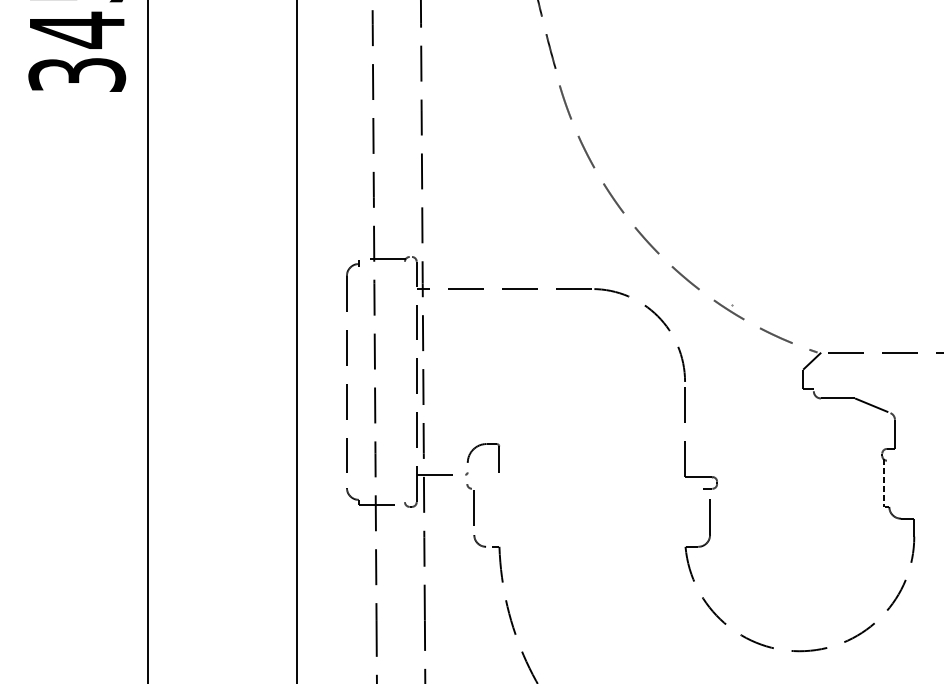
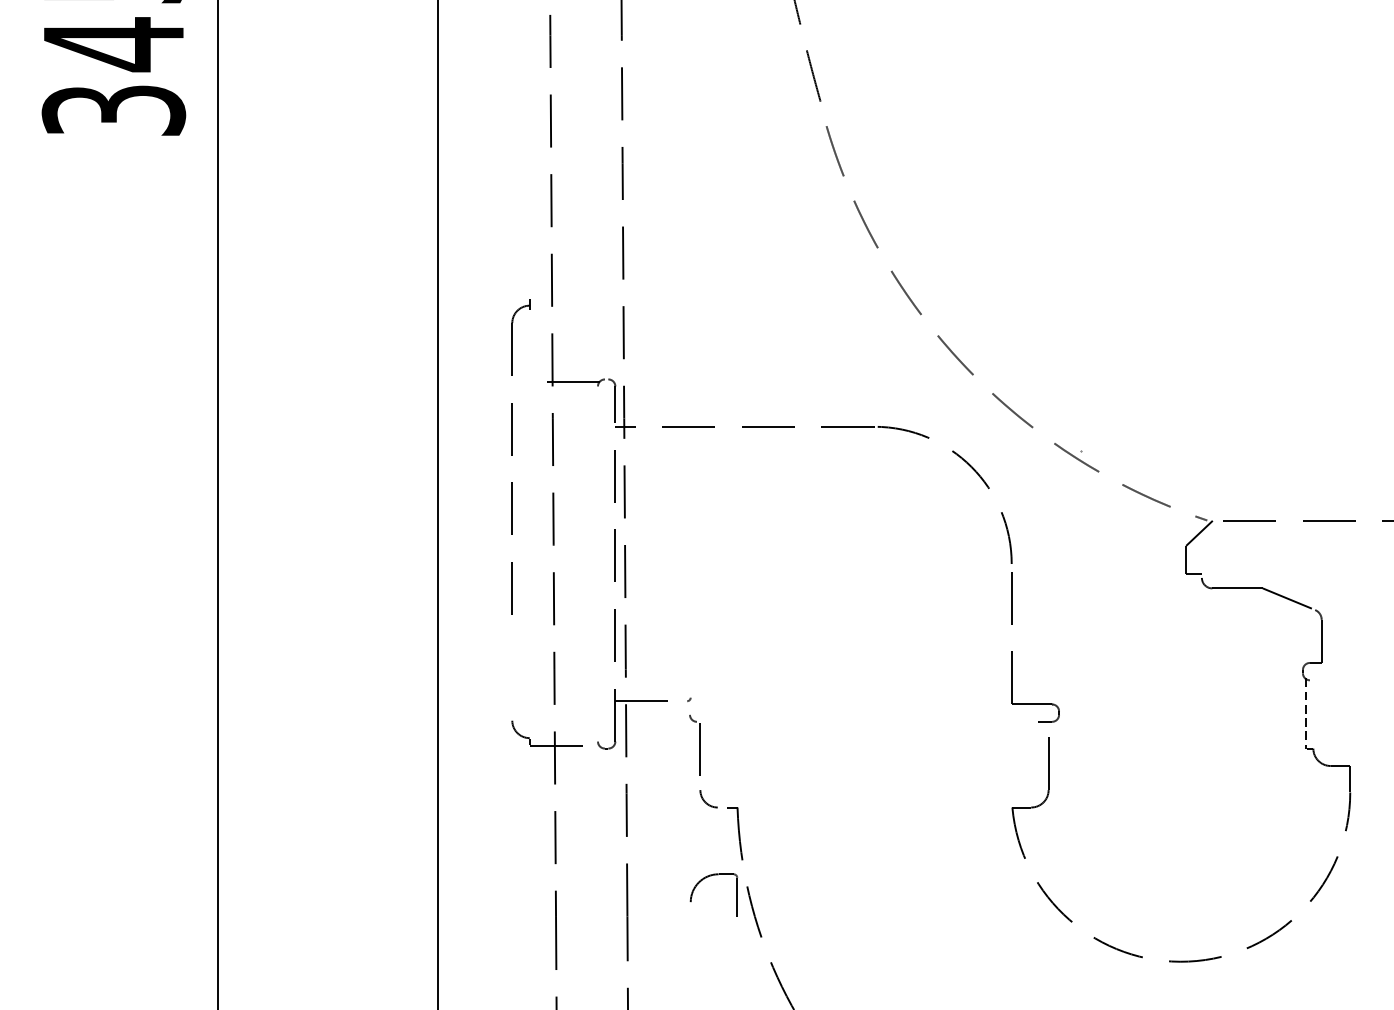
part: (352, 366) -> (520, 456), moved
part: (476, 448) -> (703, 880), moved

